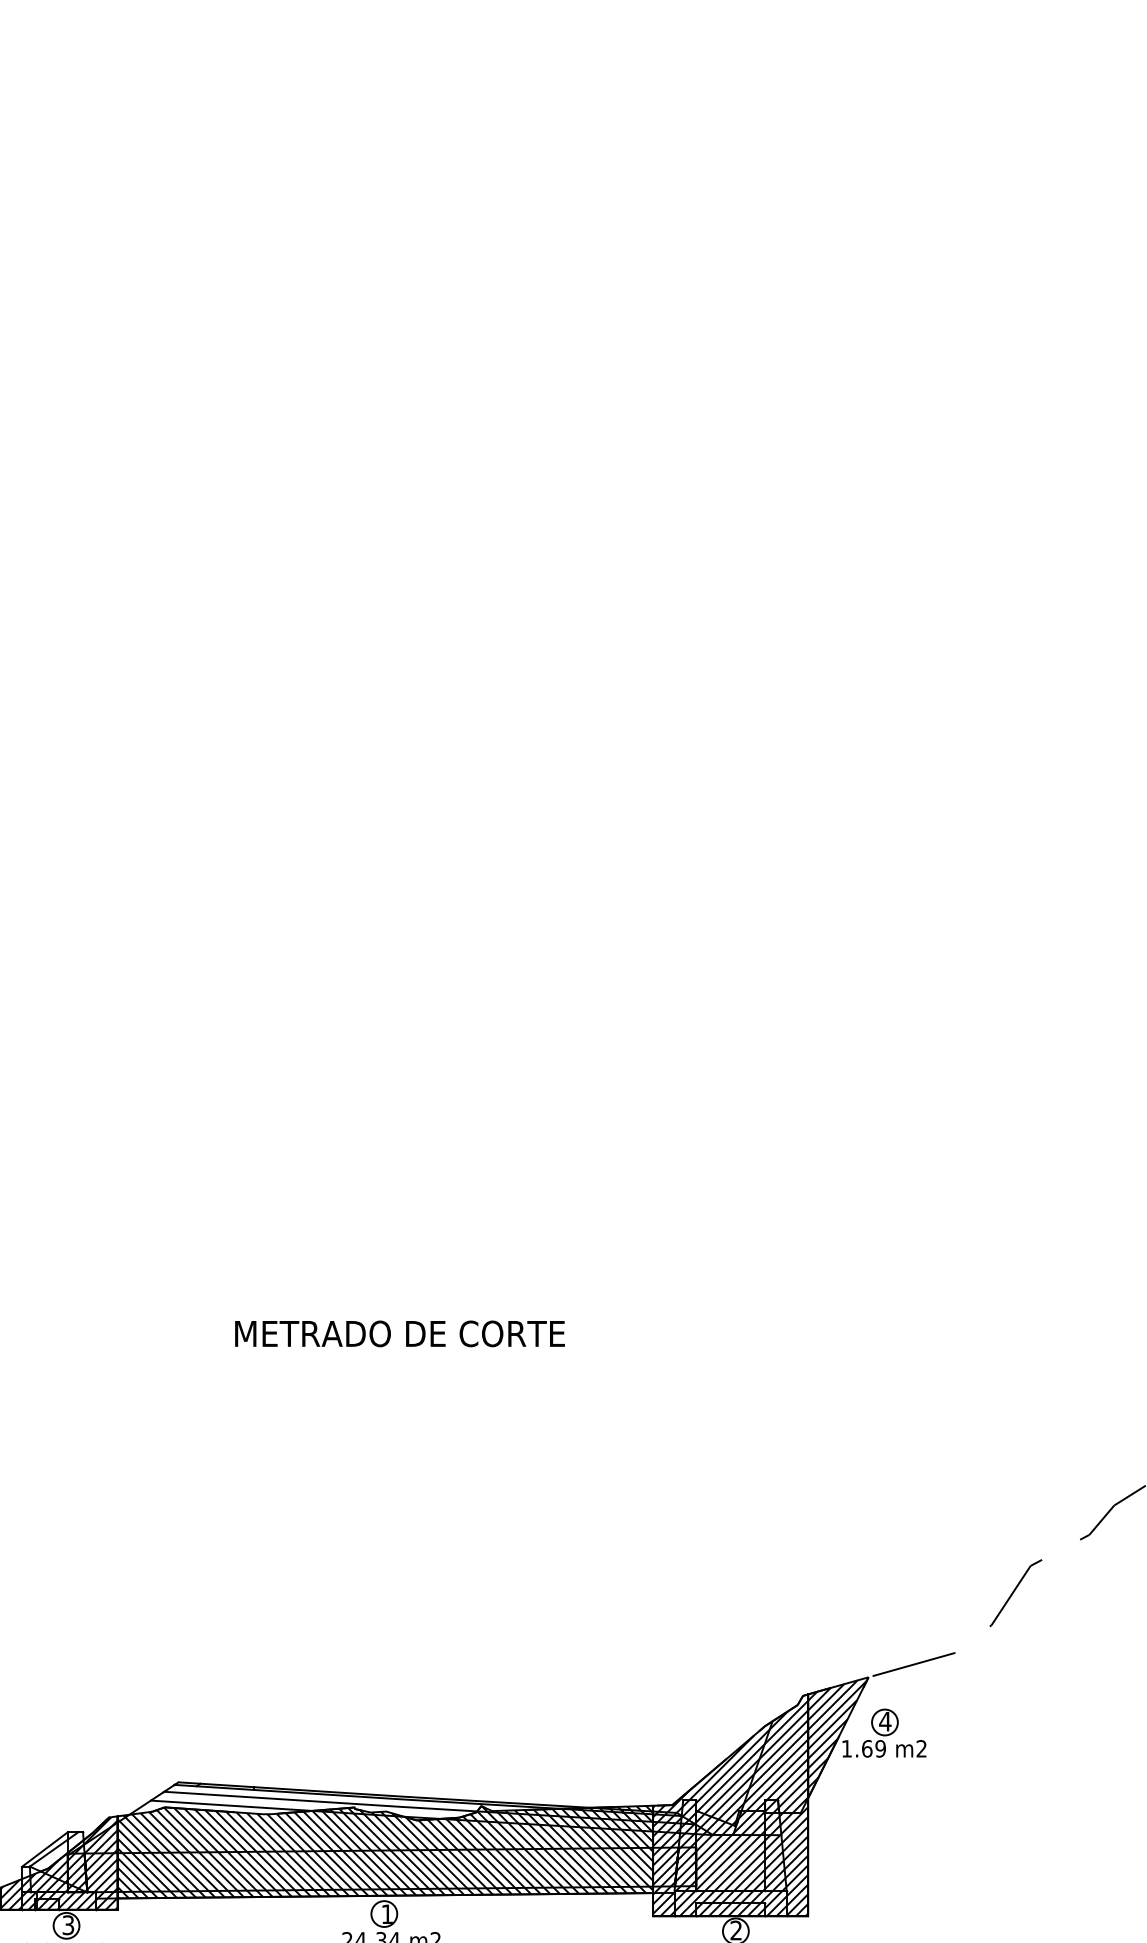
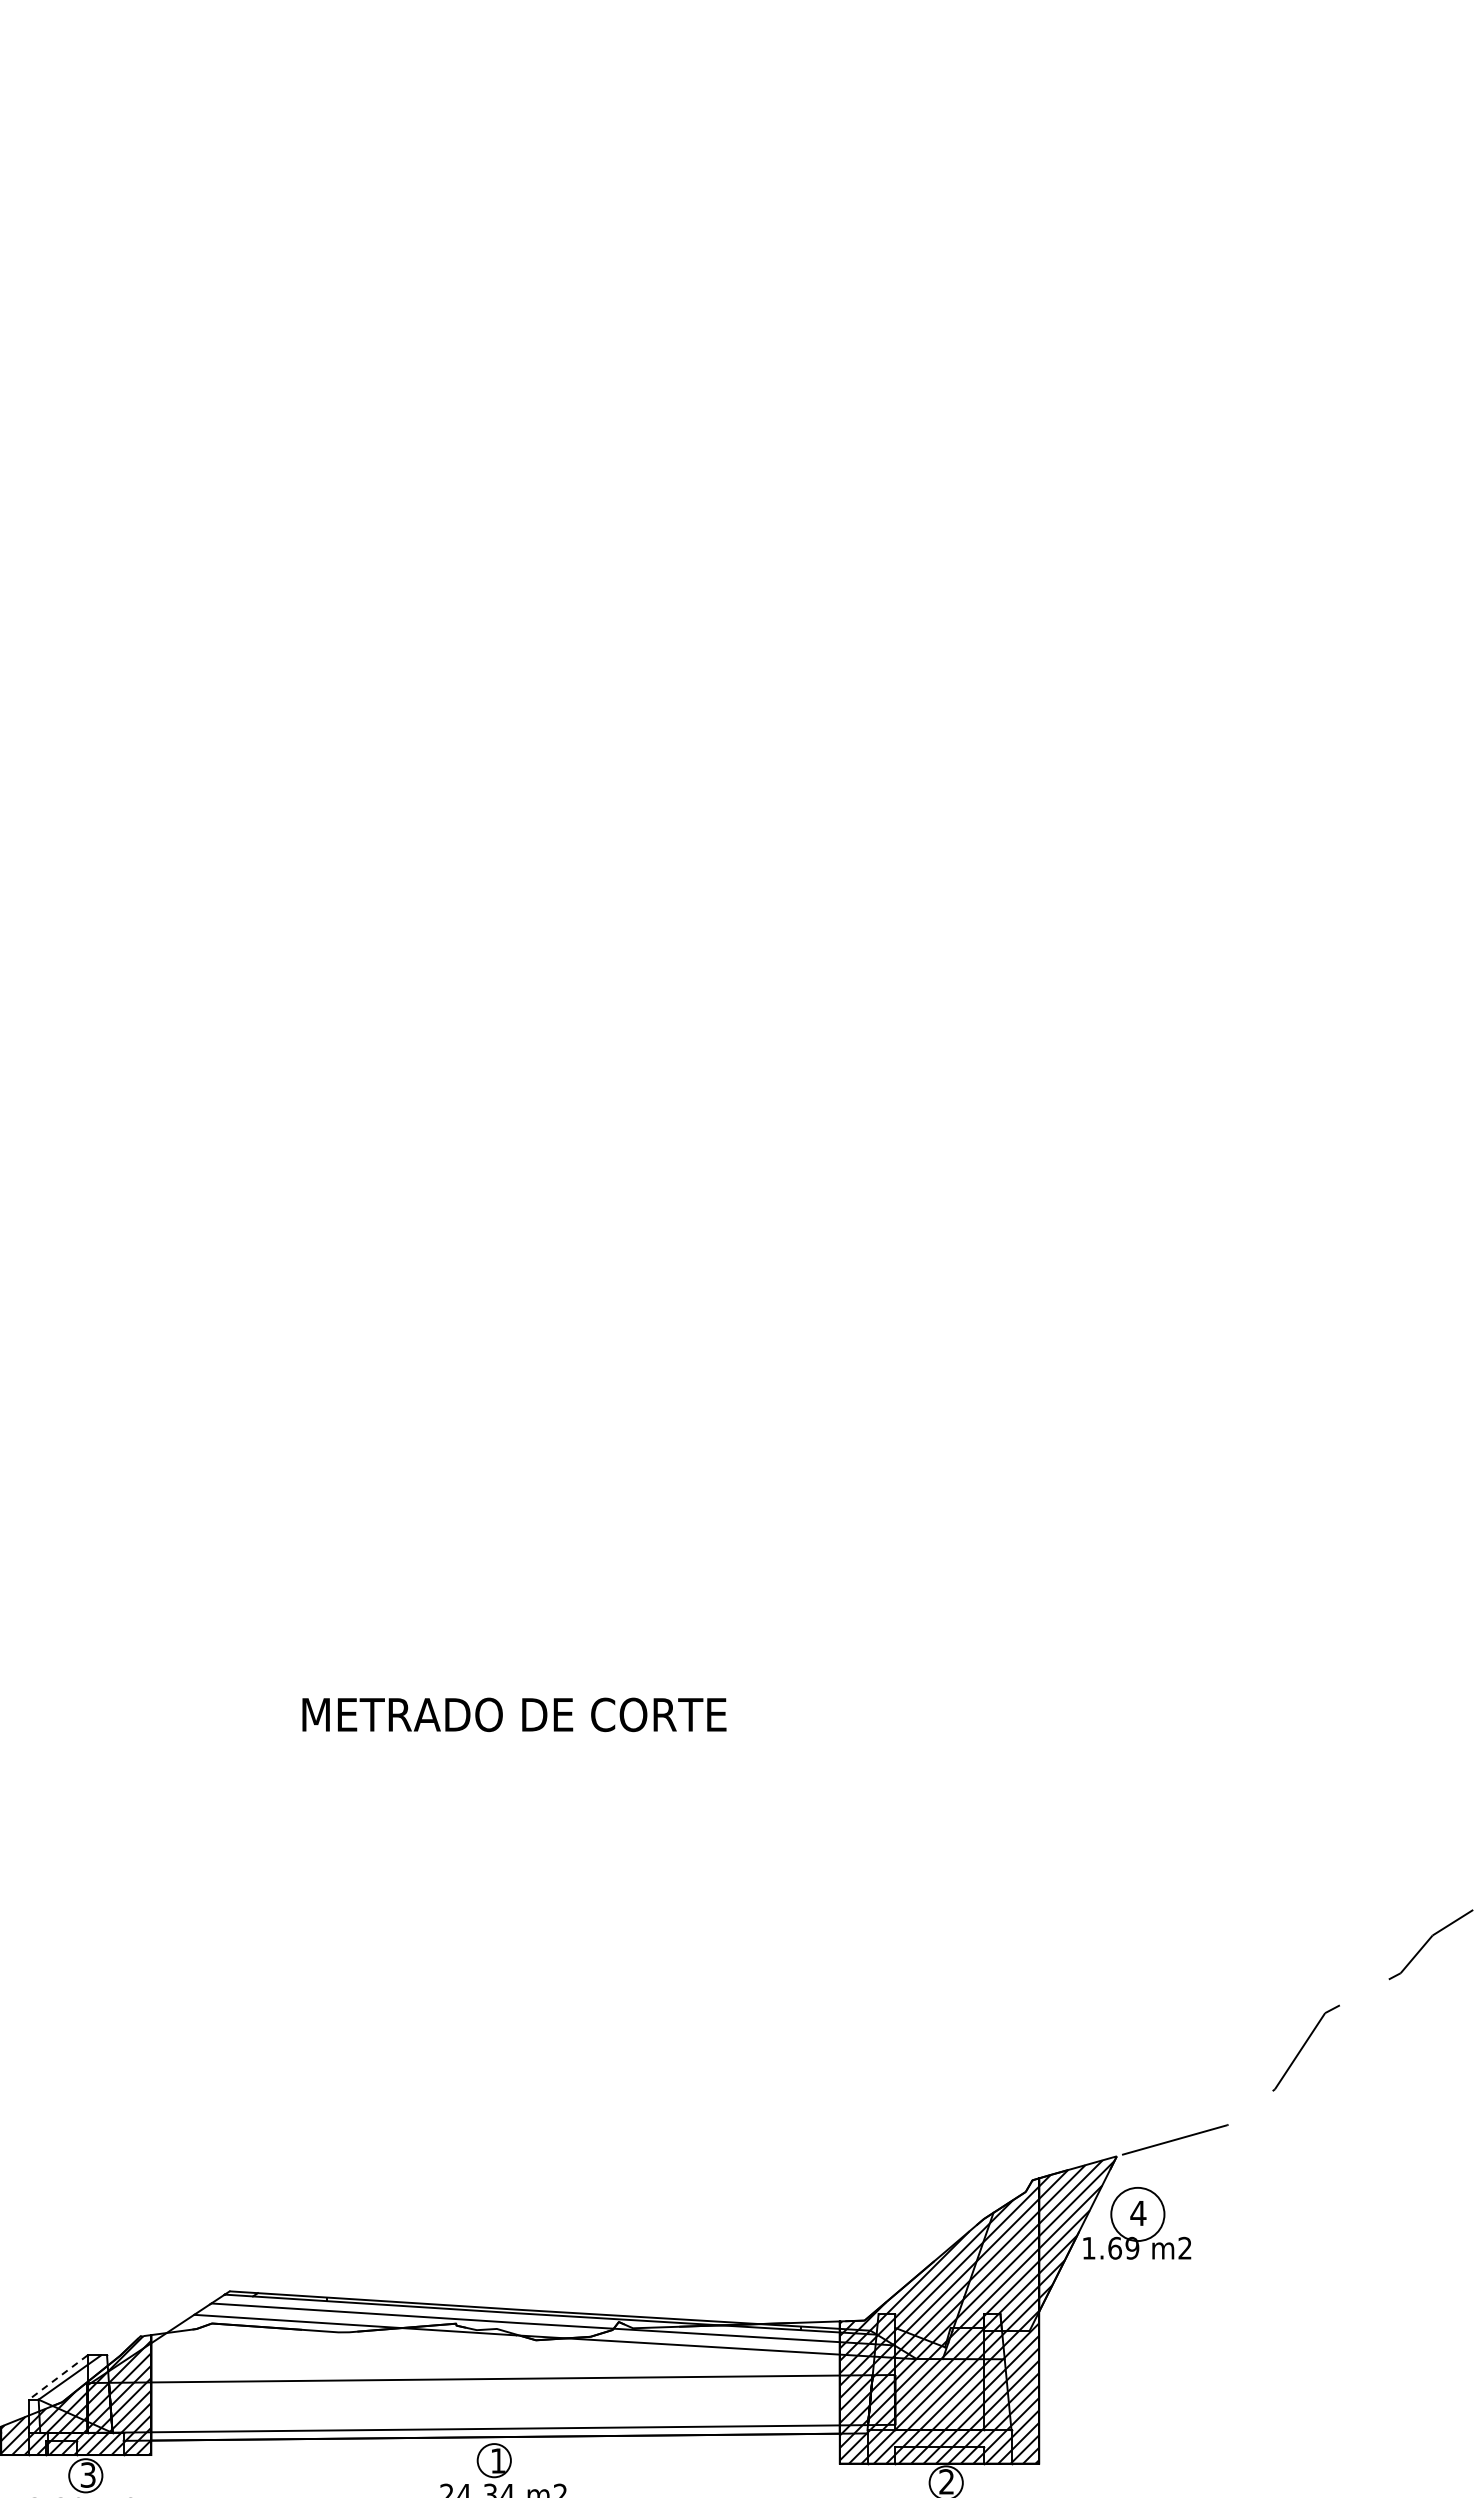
circle: (884, 1722) -> (1137, 2214), size x1.6
line: (45, 1849) -> (58, 2377), solid -> dashed
hatch: (385, 1851) -> (495, 2380), removed

